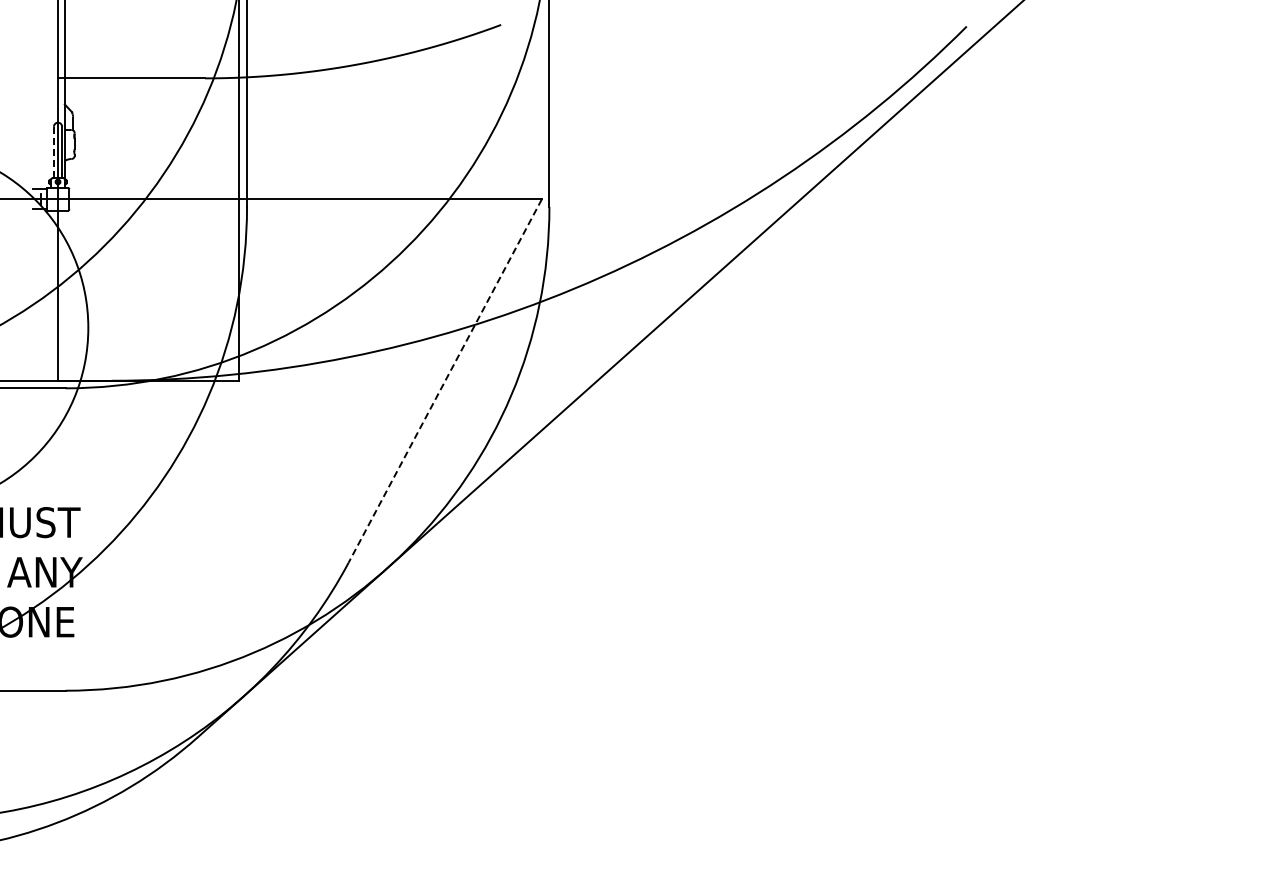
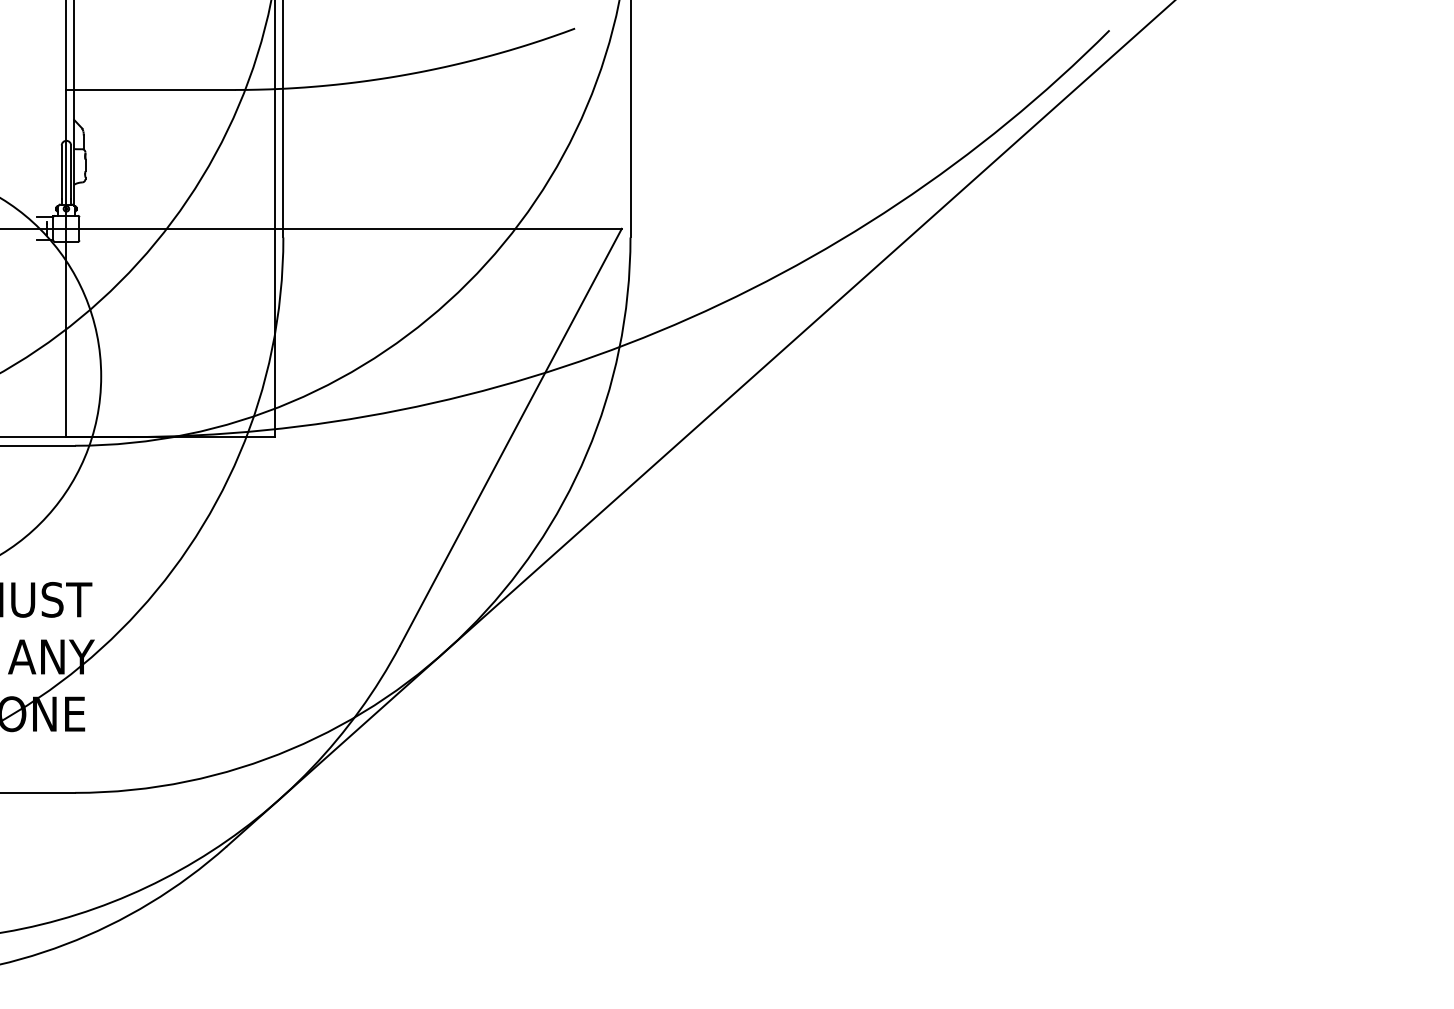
line: (53, 150) -> (61, 172), dashed -> solid
line: (445, 380) -> (511, 436), dashed -> solid

